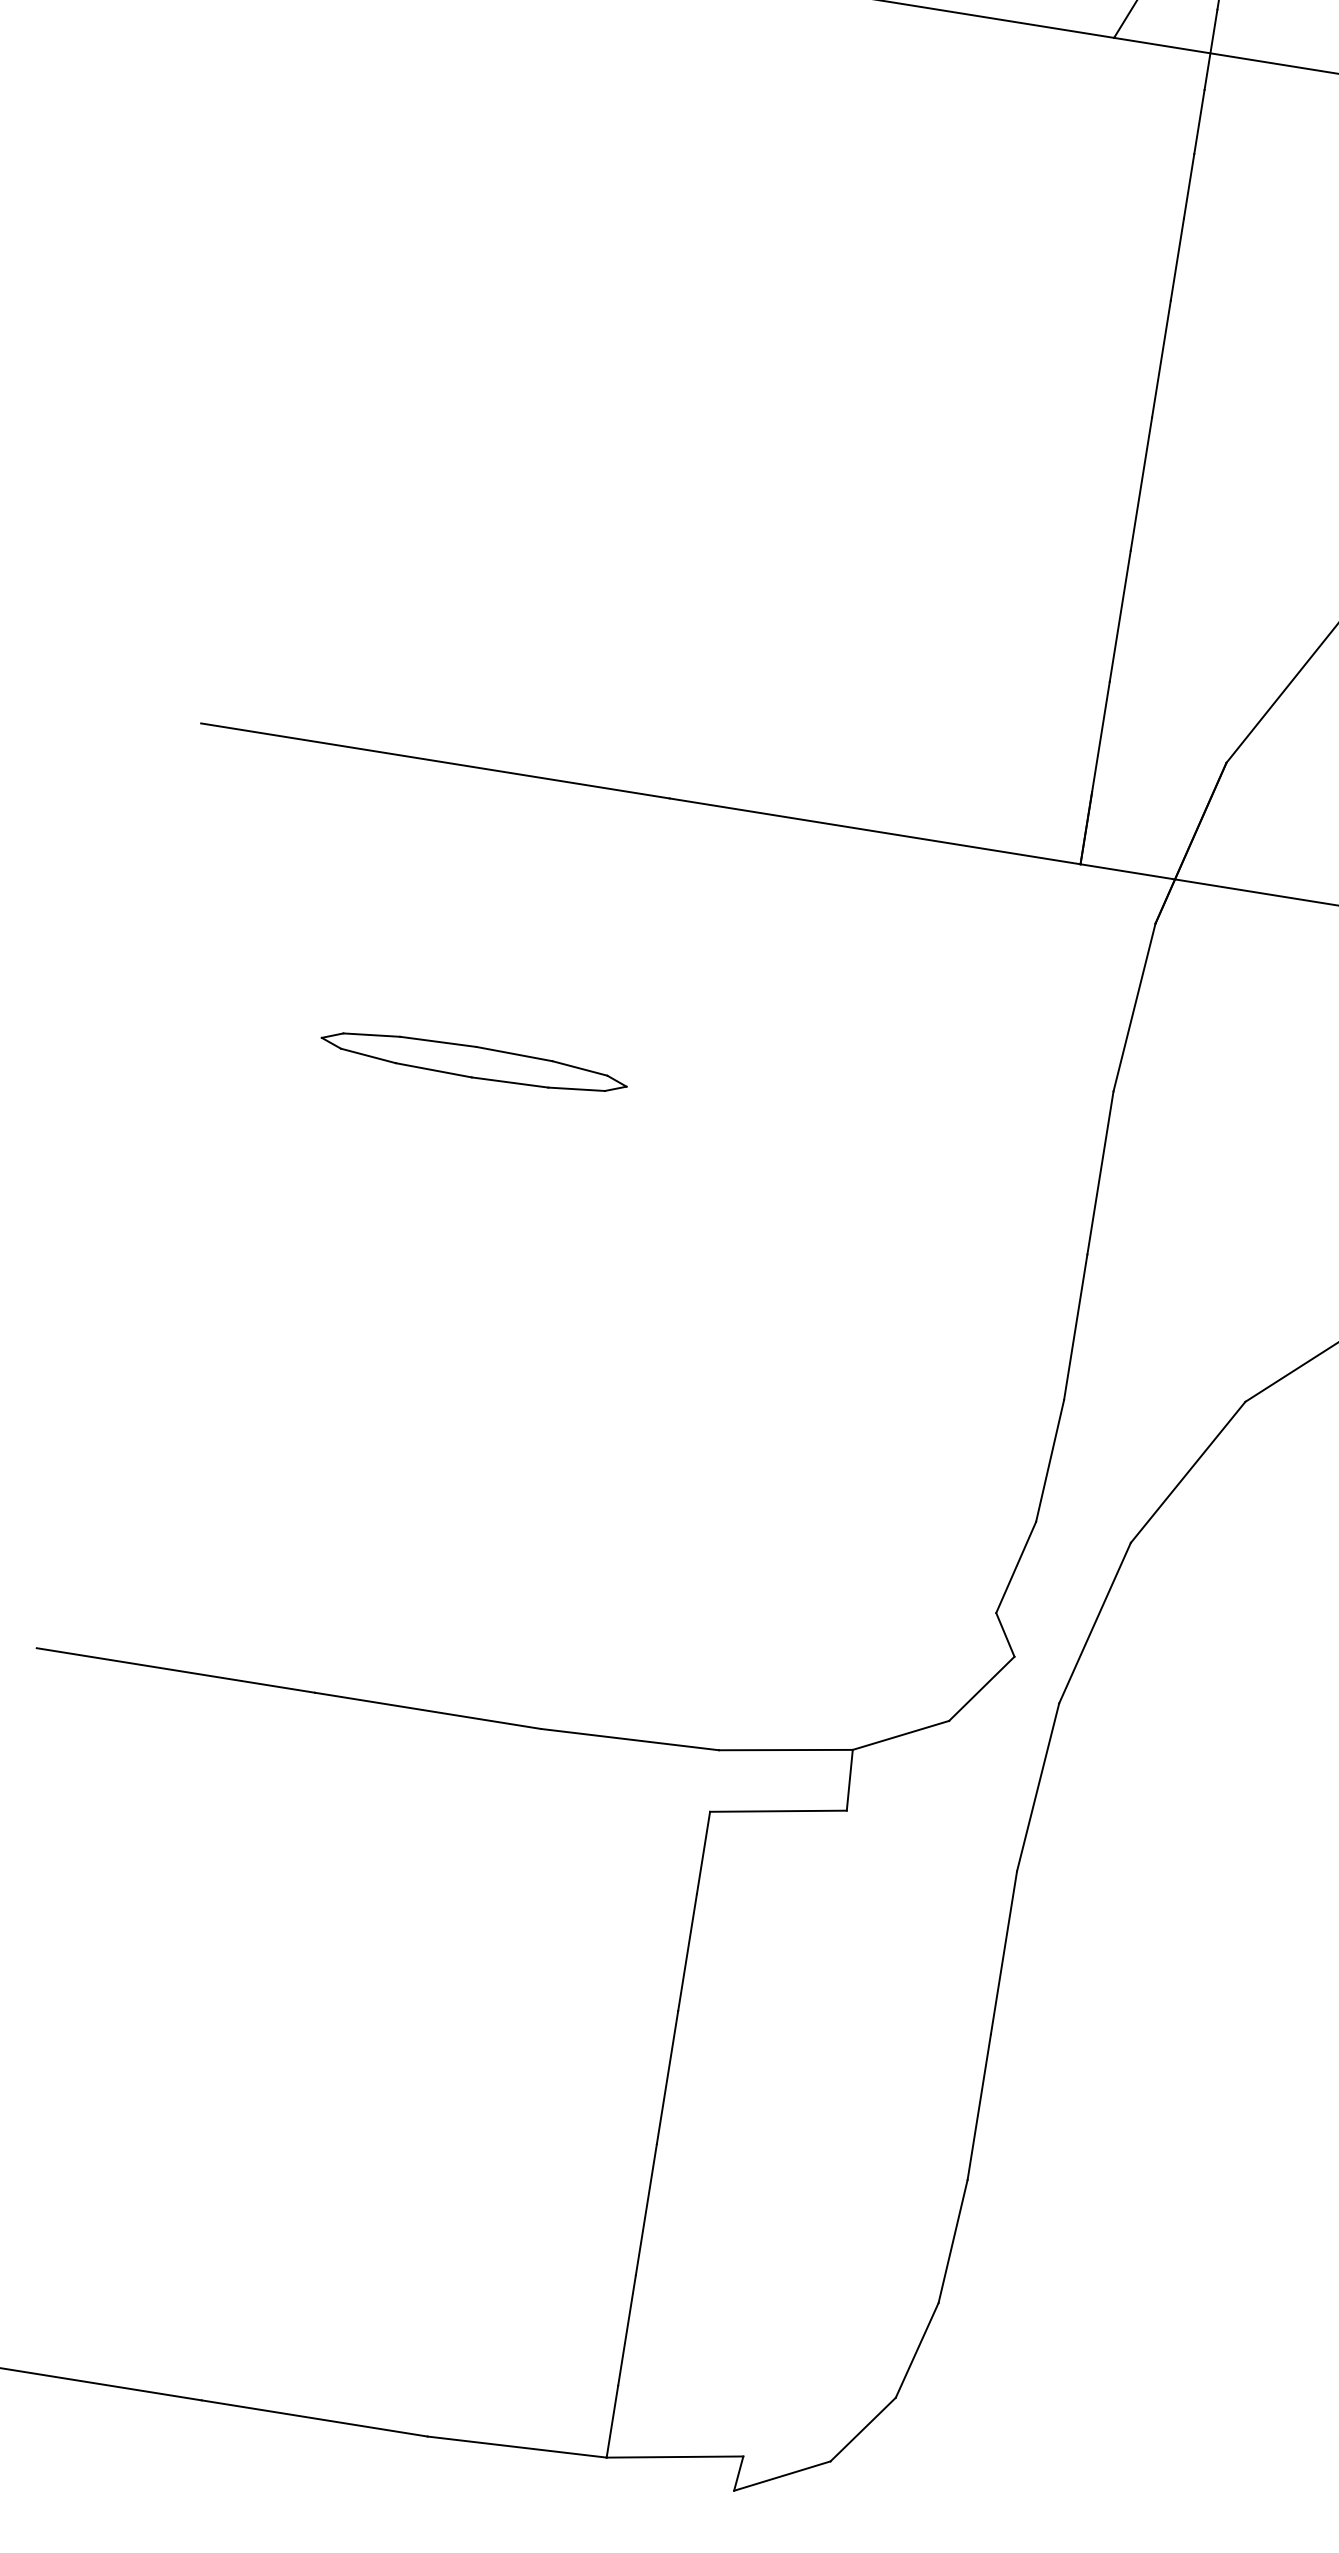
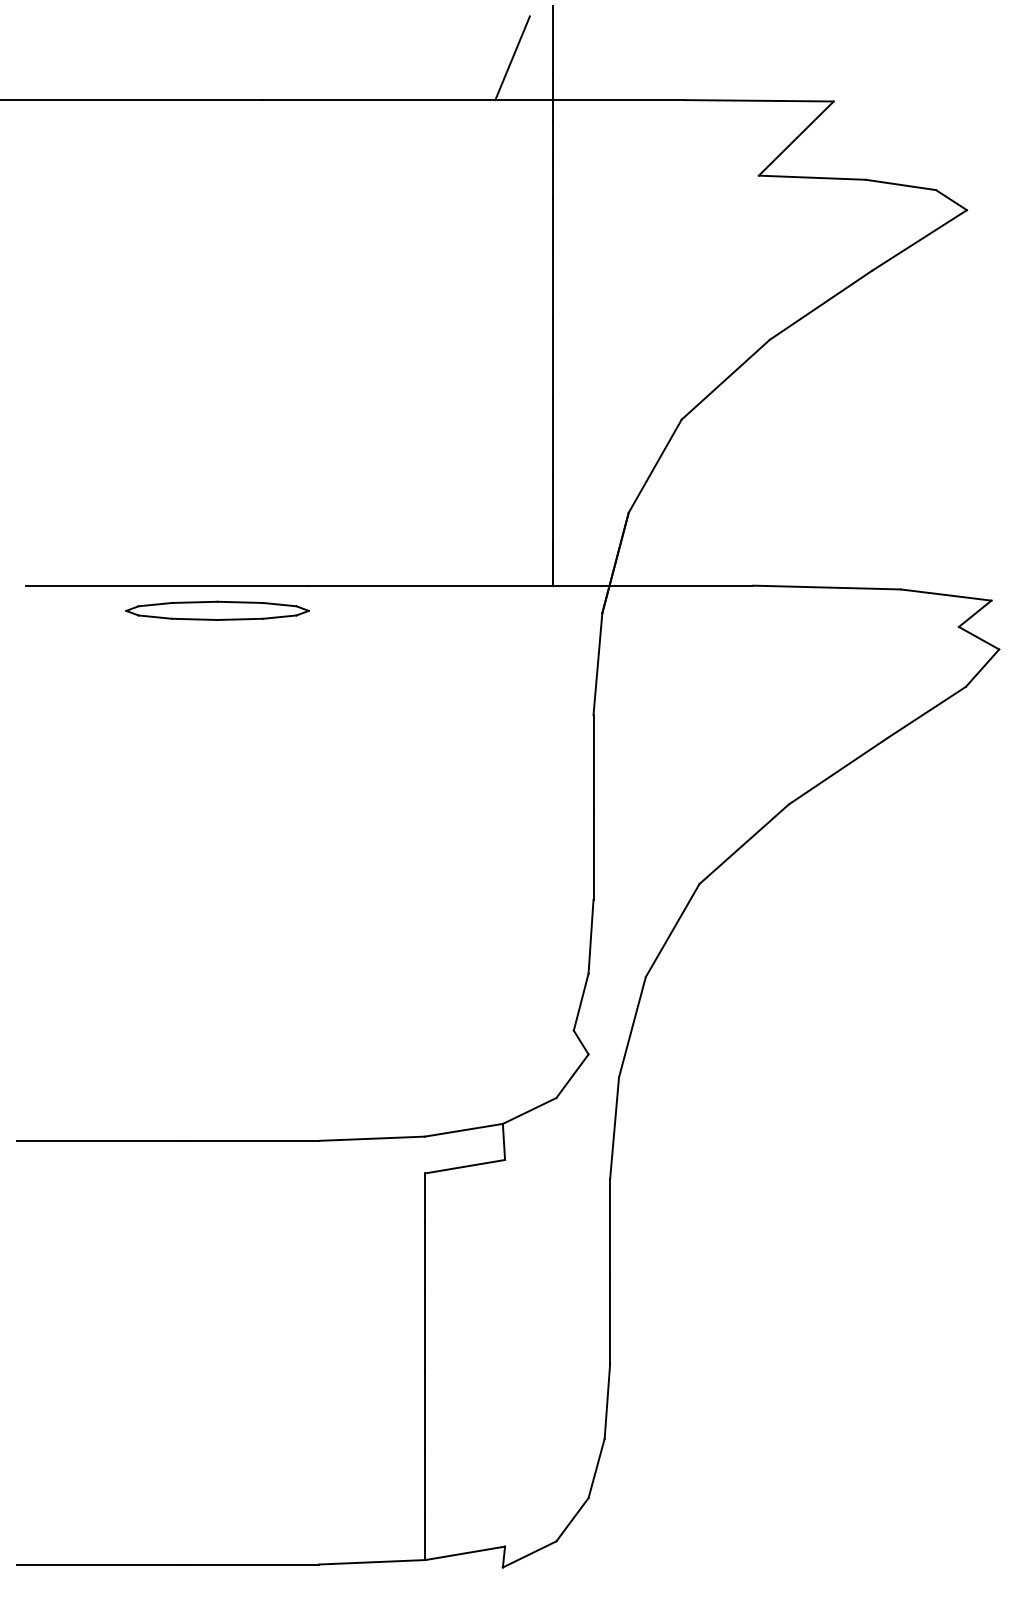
part: (474, 1061) -> (217, 610), moved

